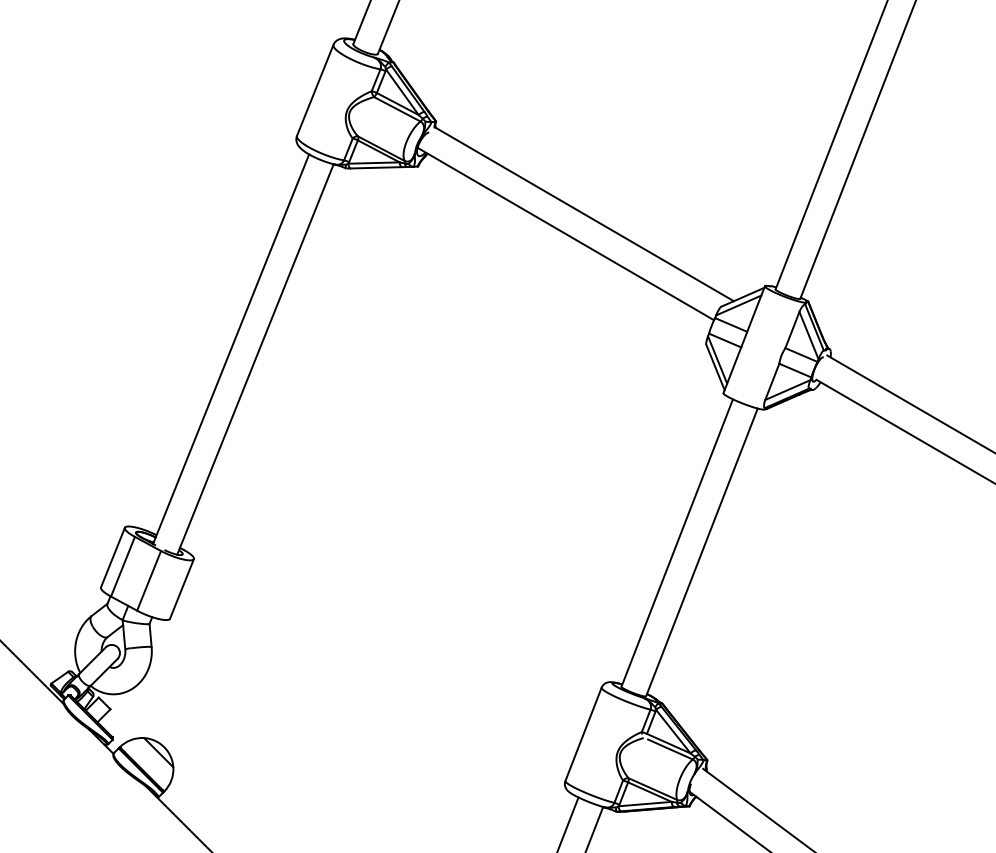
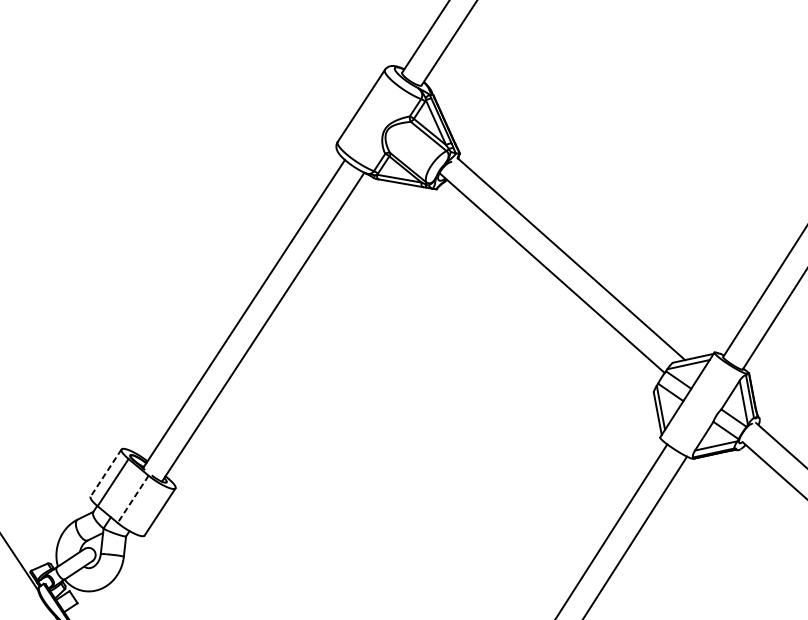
line: (112, 558) -> (105, 473), solid -> dashed
line: (148, 581) -> (132, 499), solid -> dashed

